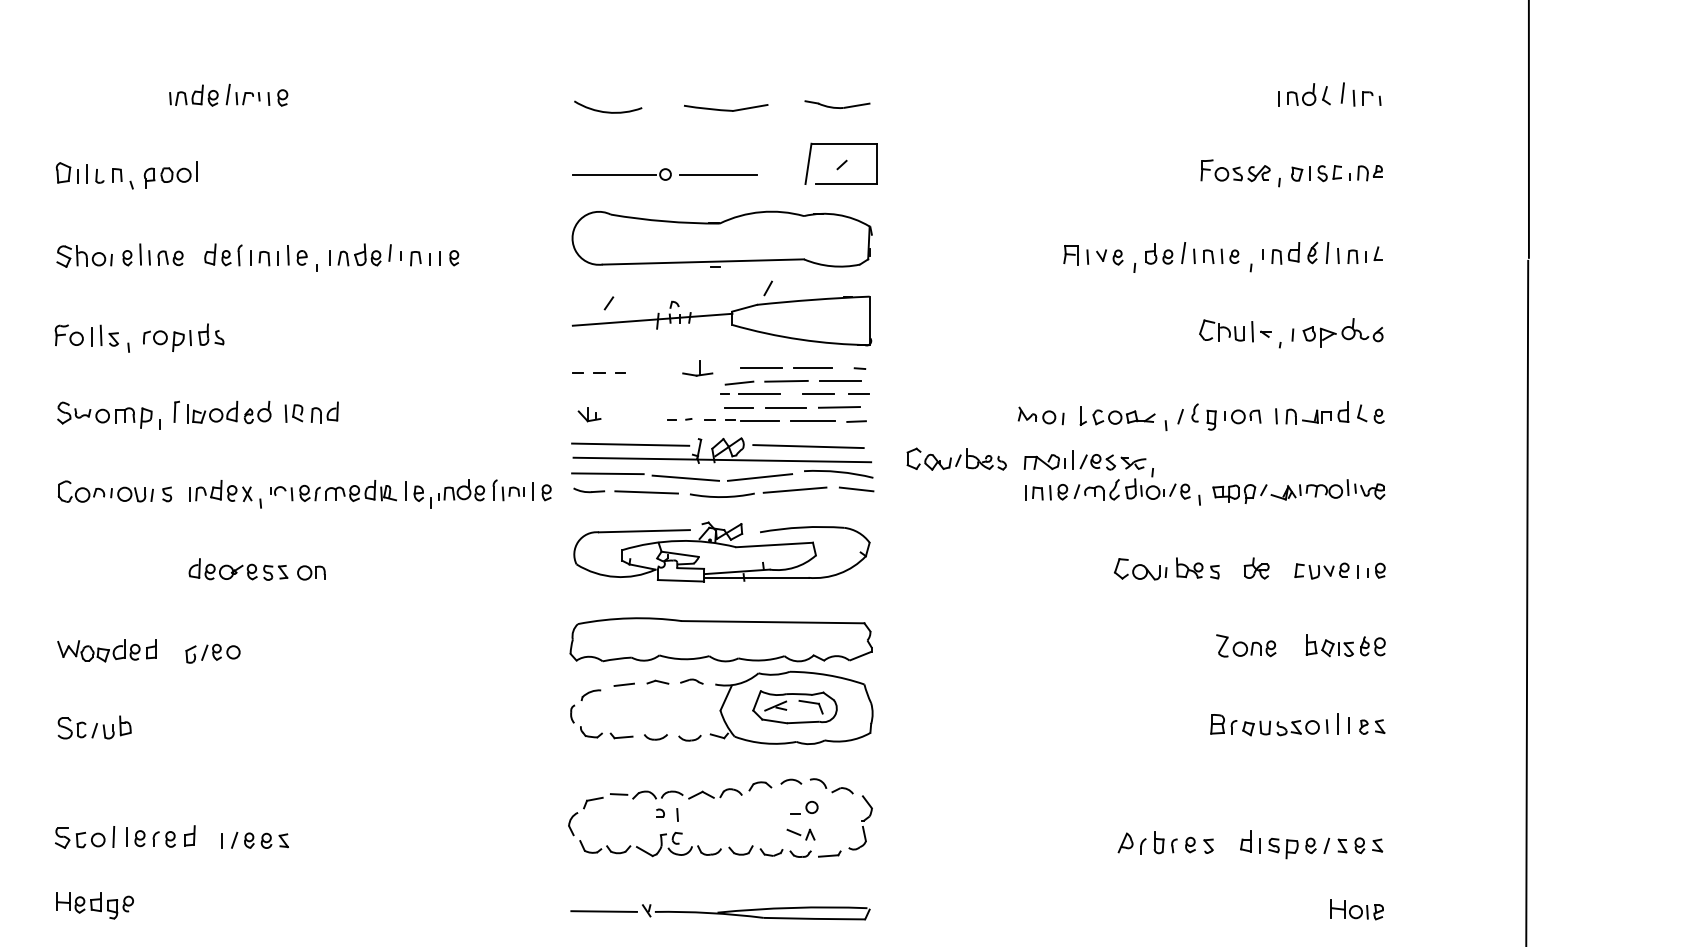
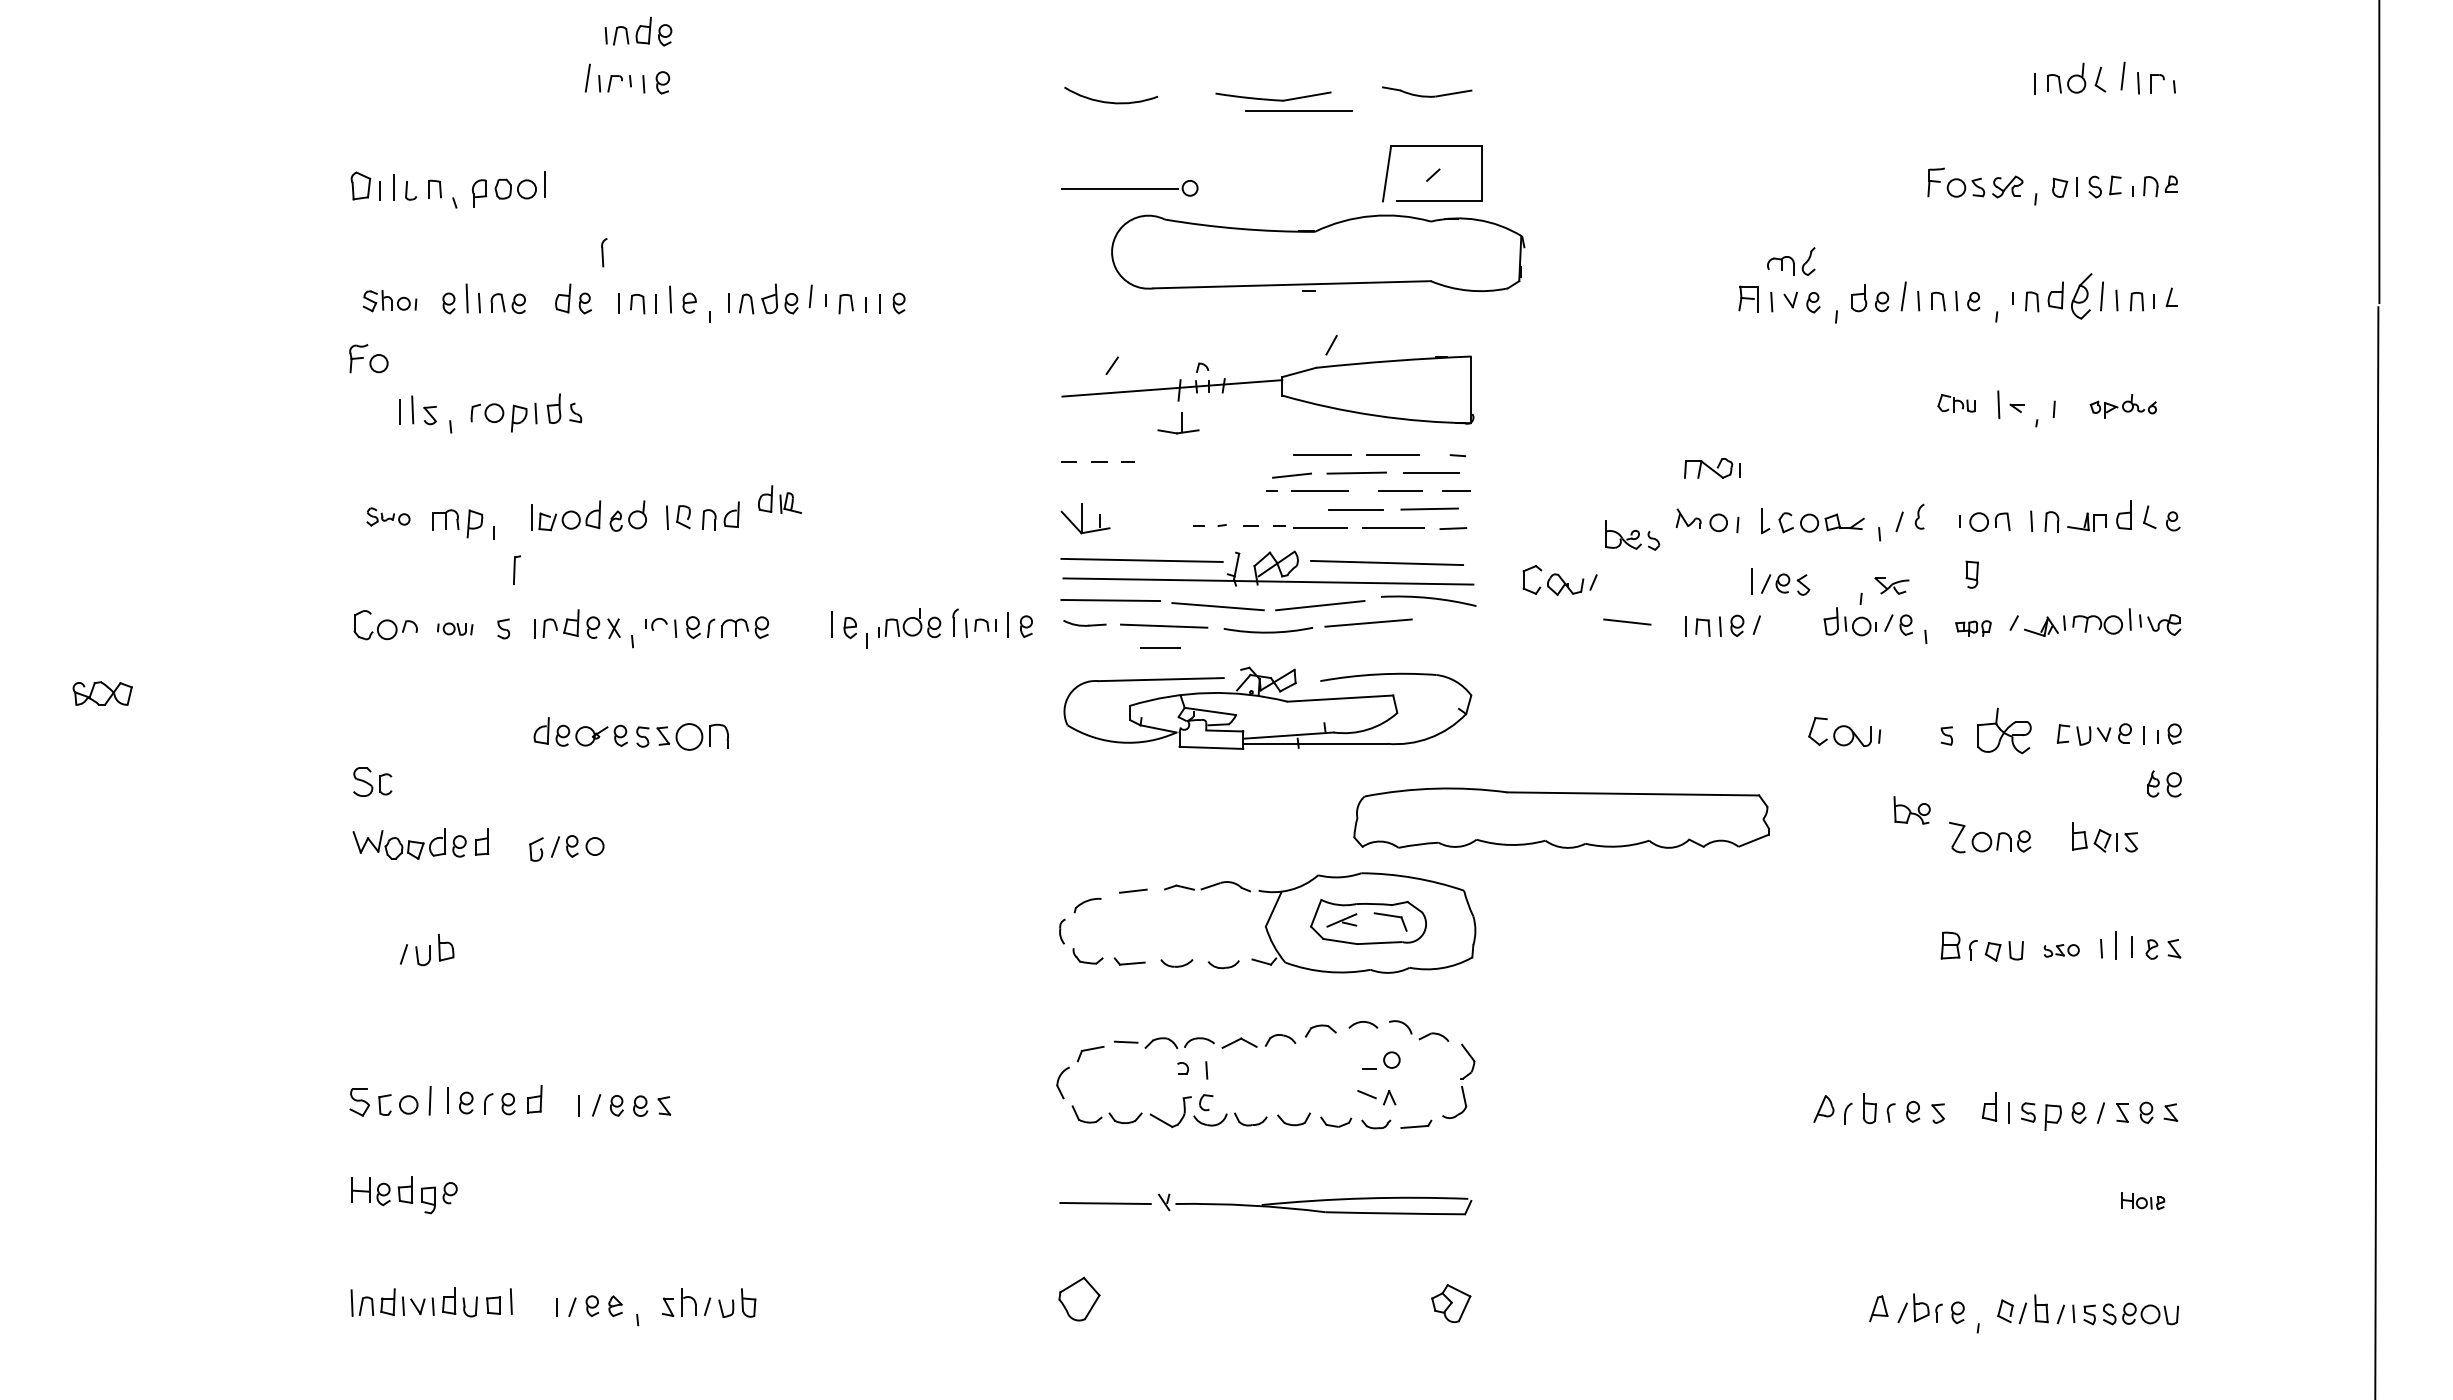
part: (193, 95) -> (638, 31), moved
line: (718, 174) -> (1298, 110), moved
part: (722, 239) -> (1318, 253), moved
part: (1312, 253) -> (2081, 296), size x1.6
part: (84, 255) -> (389, 300), size x0.7
part: (240, 255) -> (604, 252), moved
part: (1221, 330) -> (1956, 403), size x0.6
part: (1343, 332) -> (2123, 406), size x0.6
part: (69, 335) -> (368, 358), moved
part: (697, 368) -> (1178, 423), moved
line: (739, 407) -> (1160, 647), moved
part: (176, 411) -> (516, 569), moved
part: (83, 412) -> (388, 516), size x0.6
part: (589, 414) -> (1085, 519), size x1.6
part: (1211, 420) -> (1971, 574), moved
part: (986, 459) -> (1632, 535), moved
part: (1044, 462) -> (1712, 468), moved
part: (1133, 462) -> (1891, 585), moved
line: (856, 489) -> (1627, 621), moved
part: (1102, 489) -> (1791, 261), moved
part: (380, 490) -> (779, 499), moved
part: (131, 494) -> (454, 628), size x0.6
part: (1234, 494) -> (1973, 628), size x0.6
part: (1189, 568) -> (1911, 810), moved
part: (1256, 568) -> (2004, 730), size x1.6
part: (311, 573) -> (702, 737), size x1.4
part: (720, 639) -> (1561, 817), moved
part: (1372, 645) -> (2164, 783), moved
part: (691, 681) -> (1226, 886), size x1.6
part: (71, 727) -> (372, 781), moved
part: (1298, 727) -> (2061, 950), size x0.6
part: (1356, 910) -> (2142, 1201), size x0.6

